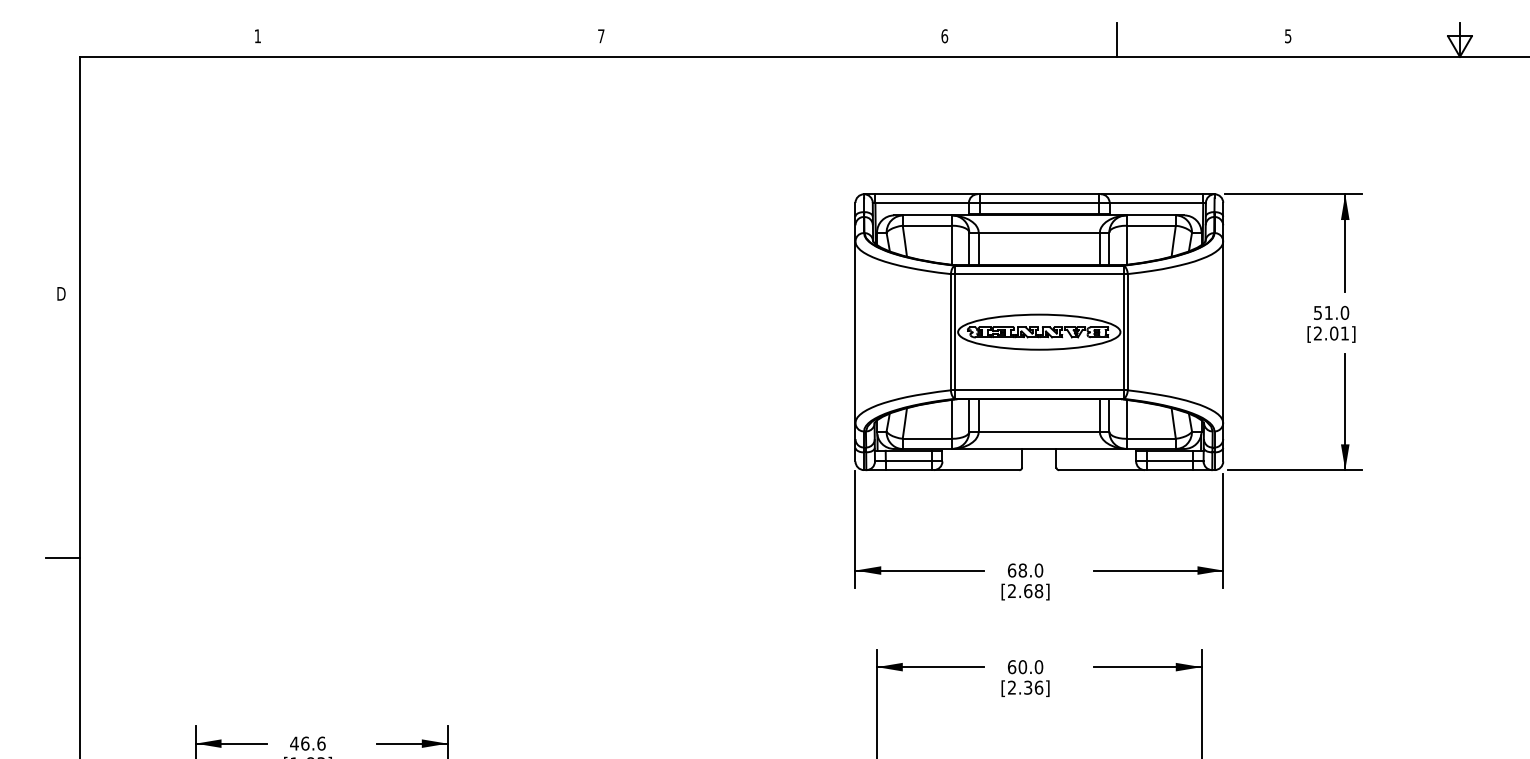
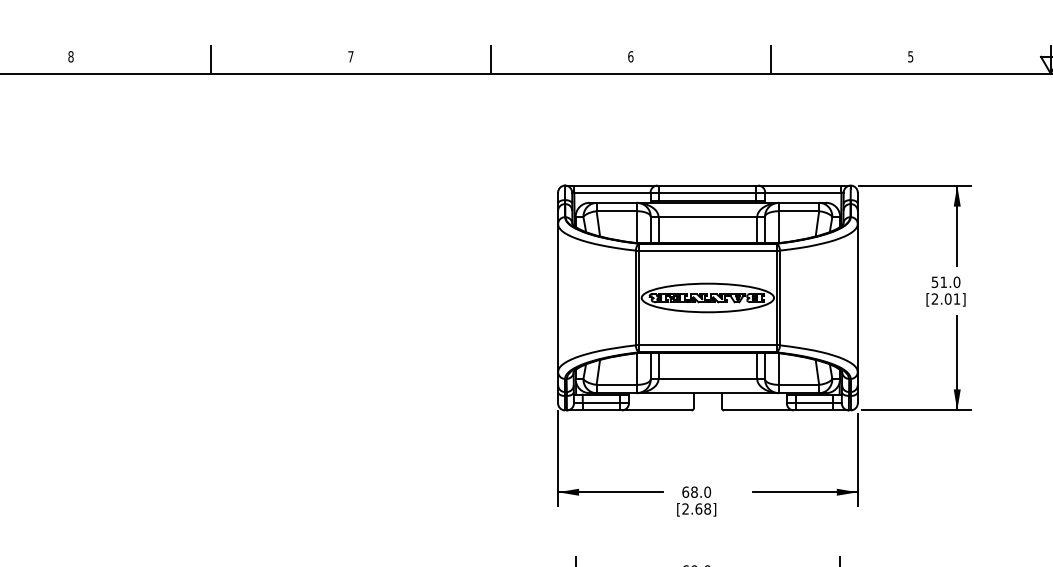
text: (257, 36) -> (70, 56), 1 -> 8
line: (429, 39) -> (210, 59), added
line: (773, 39) -> (491, 59), added

